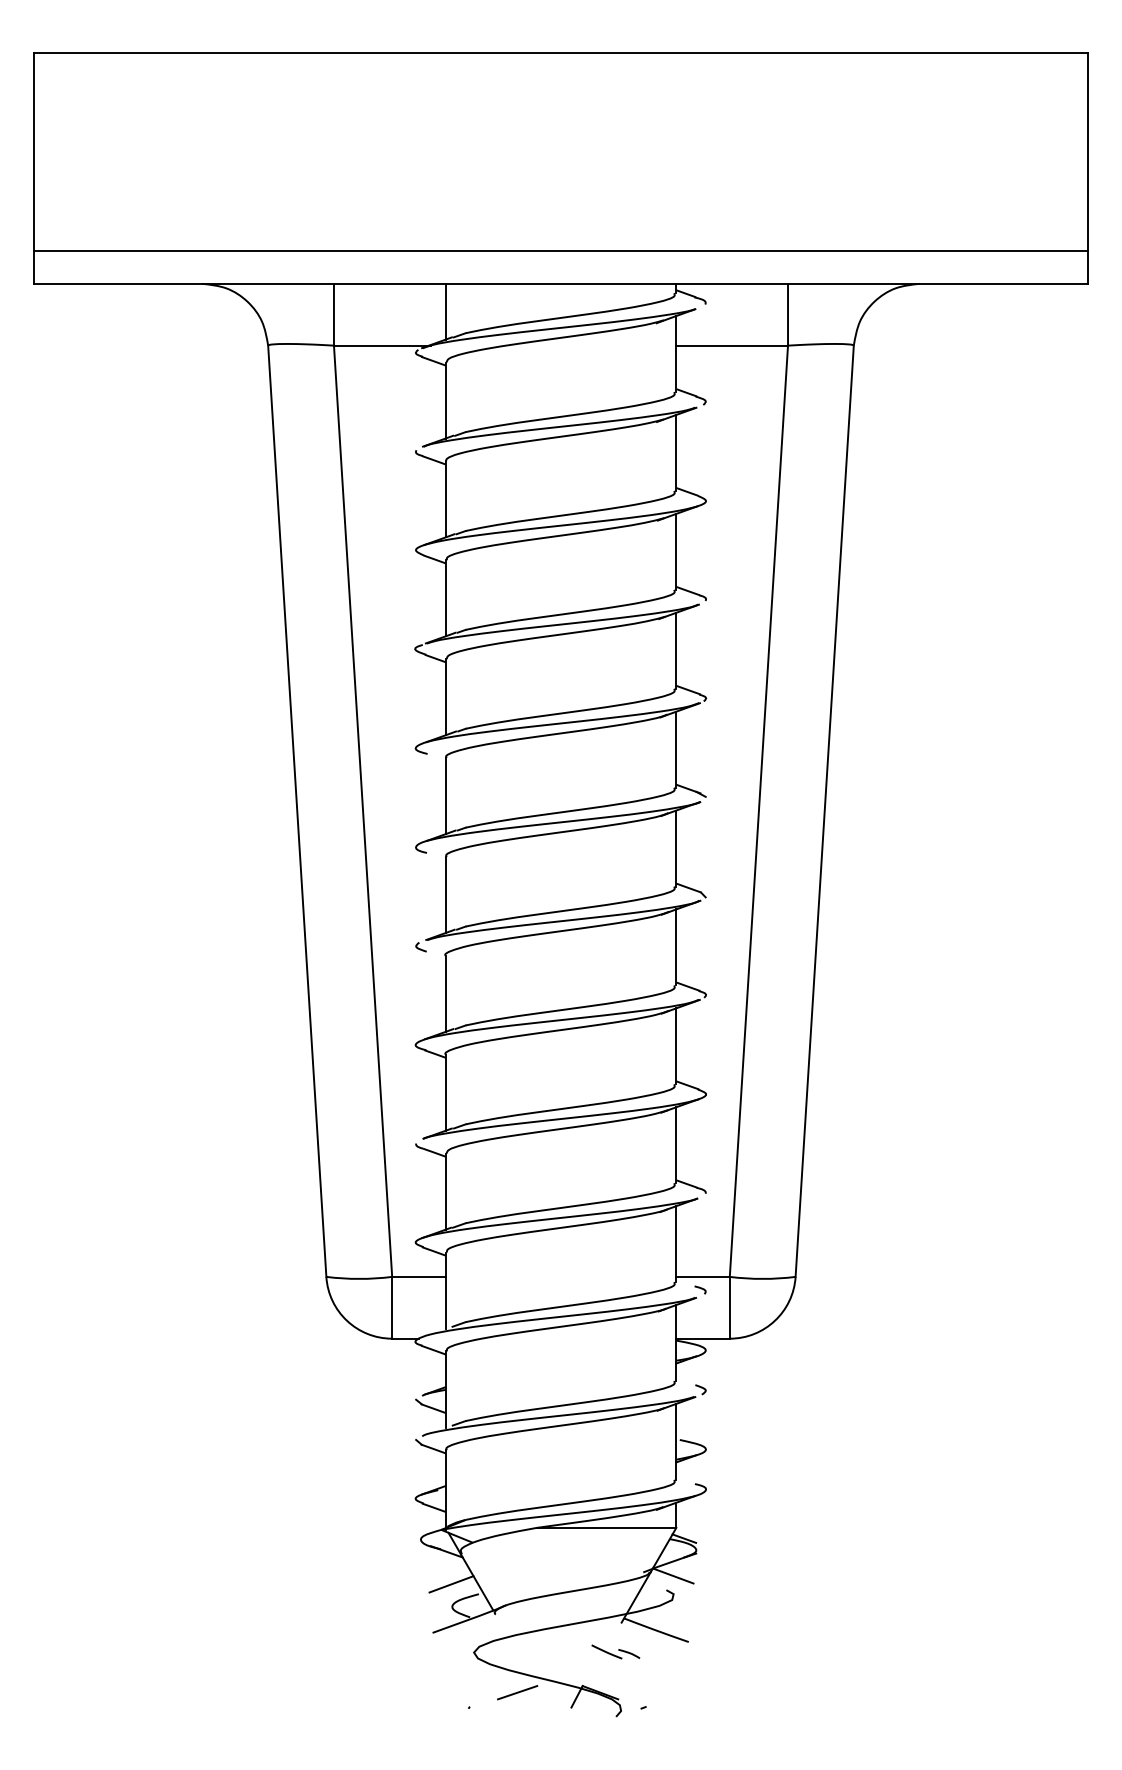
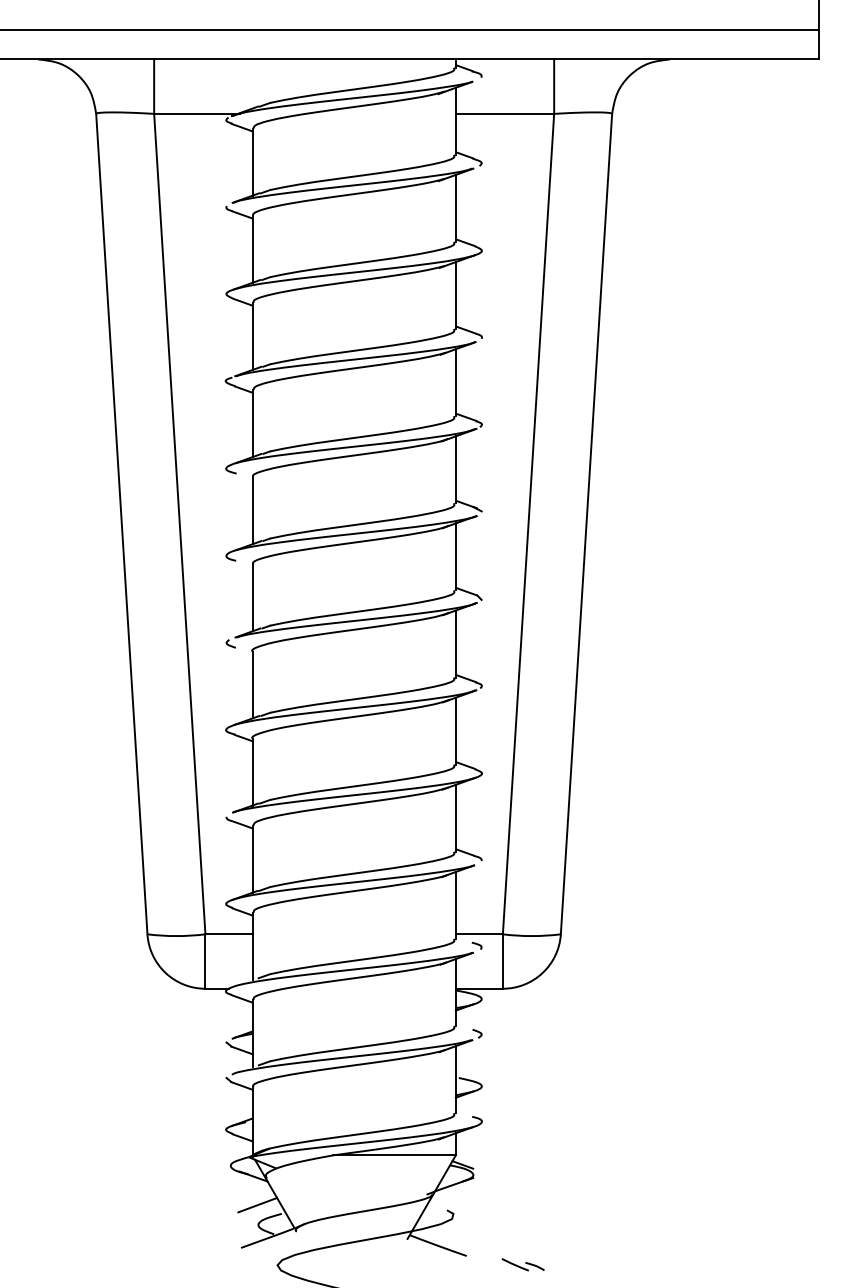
line: (445, 311) -> (252, 83), removed
line: (672, 1575) -> (452, 1197), removed
part: (615, 1651) -> (522, 1264), moved

